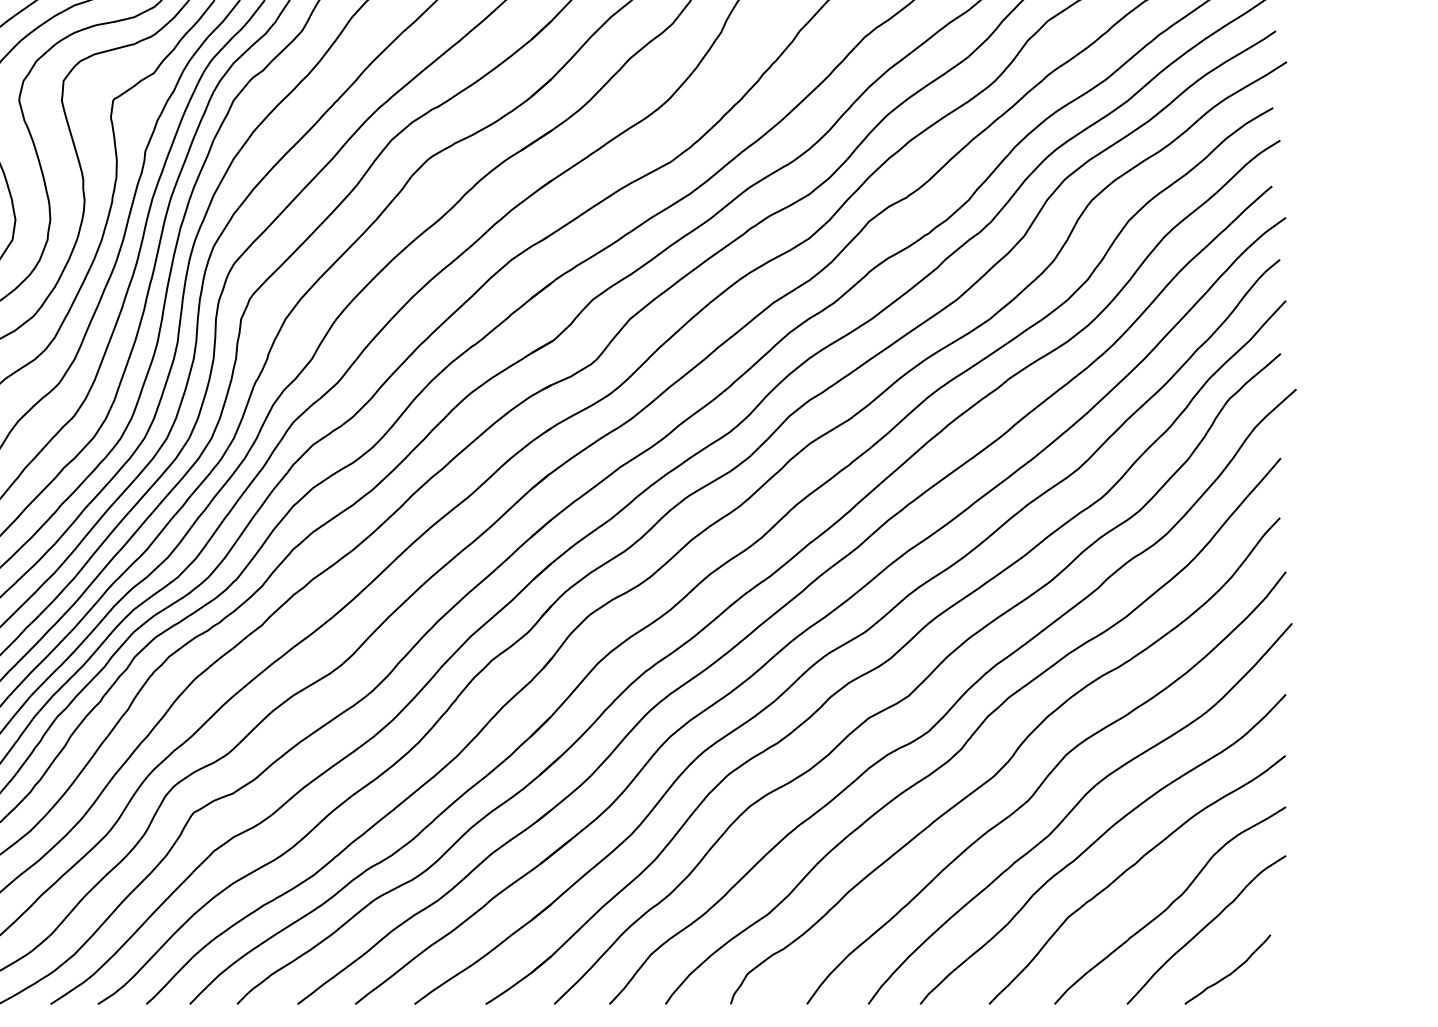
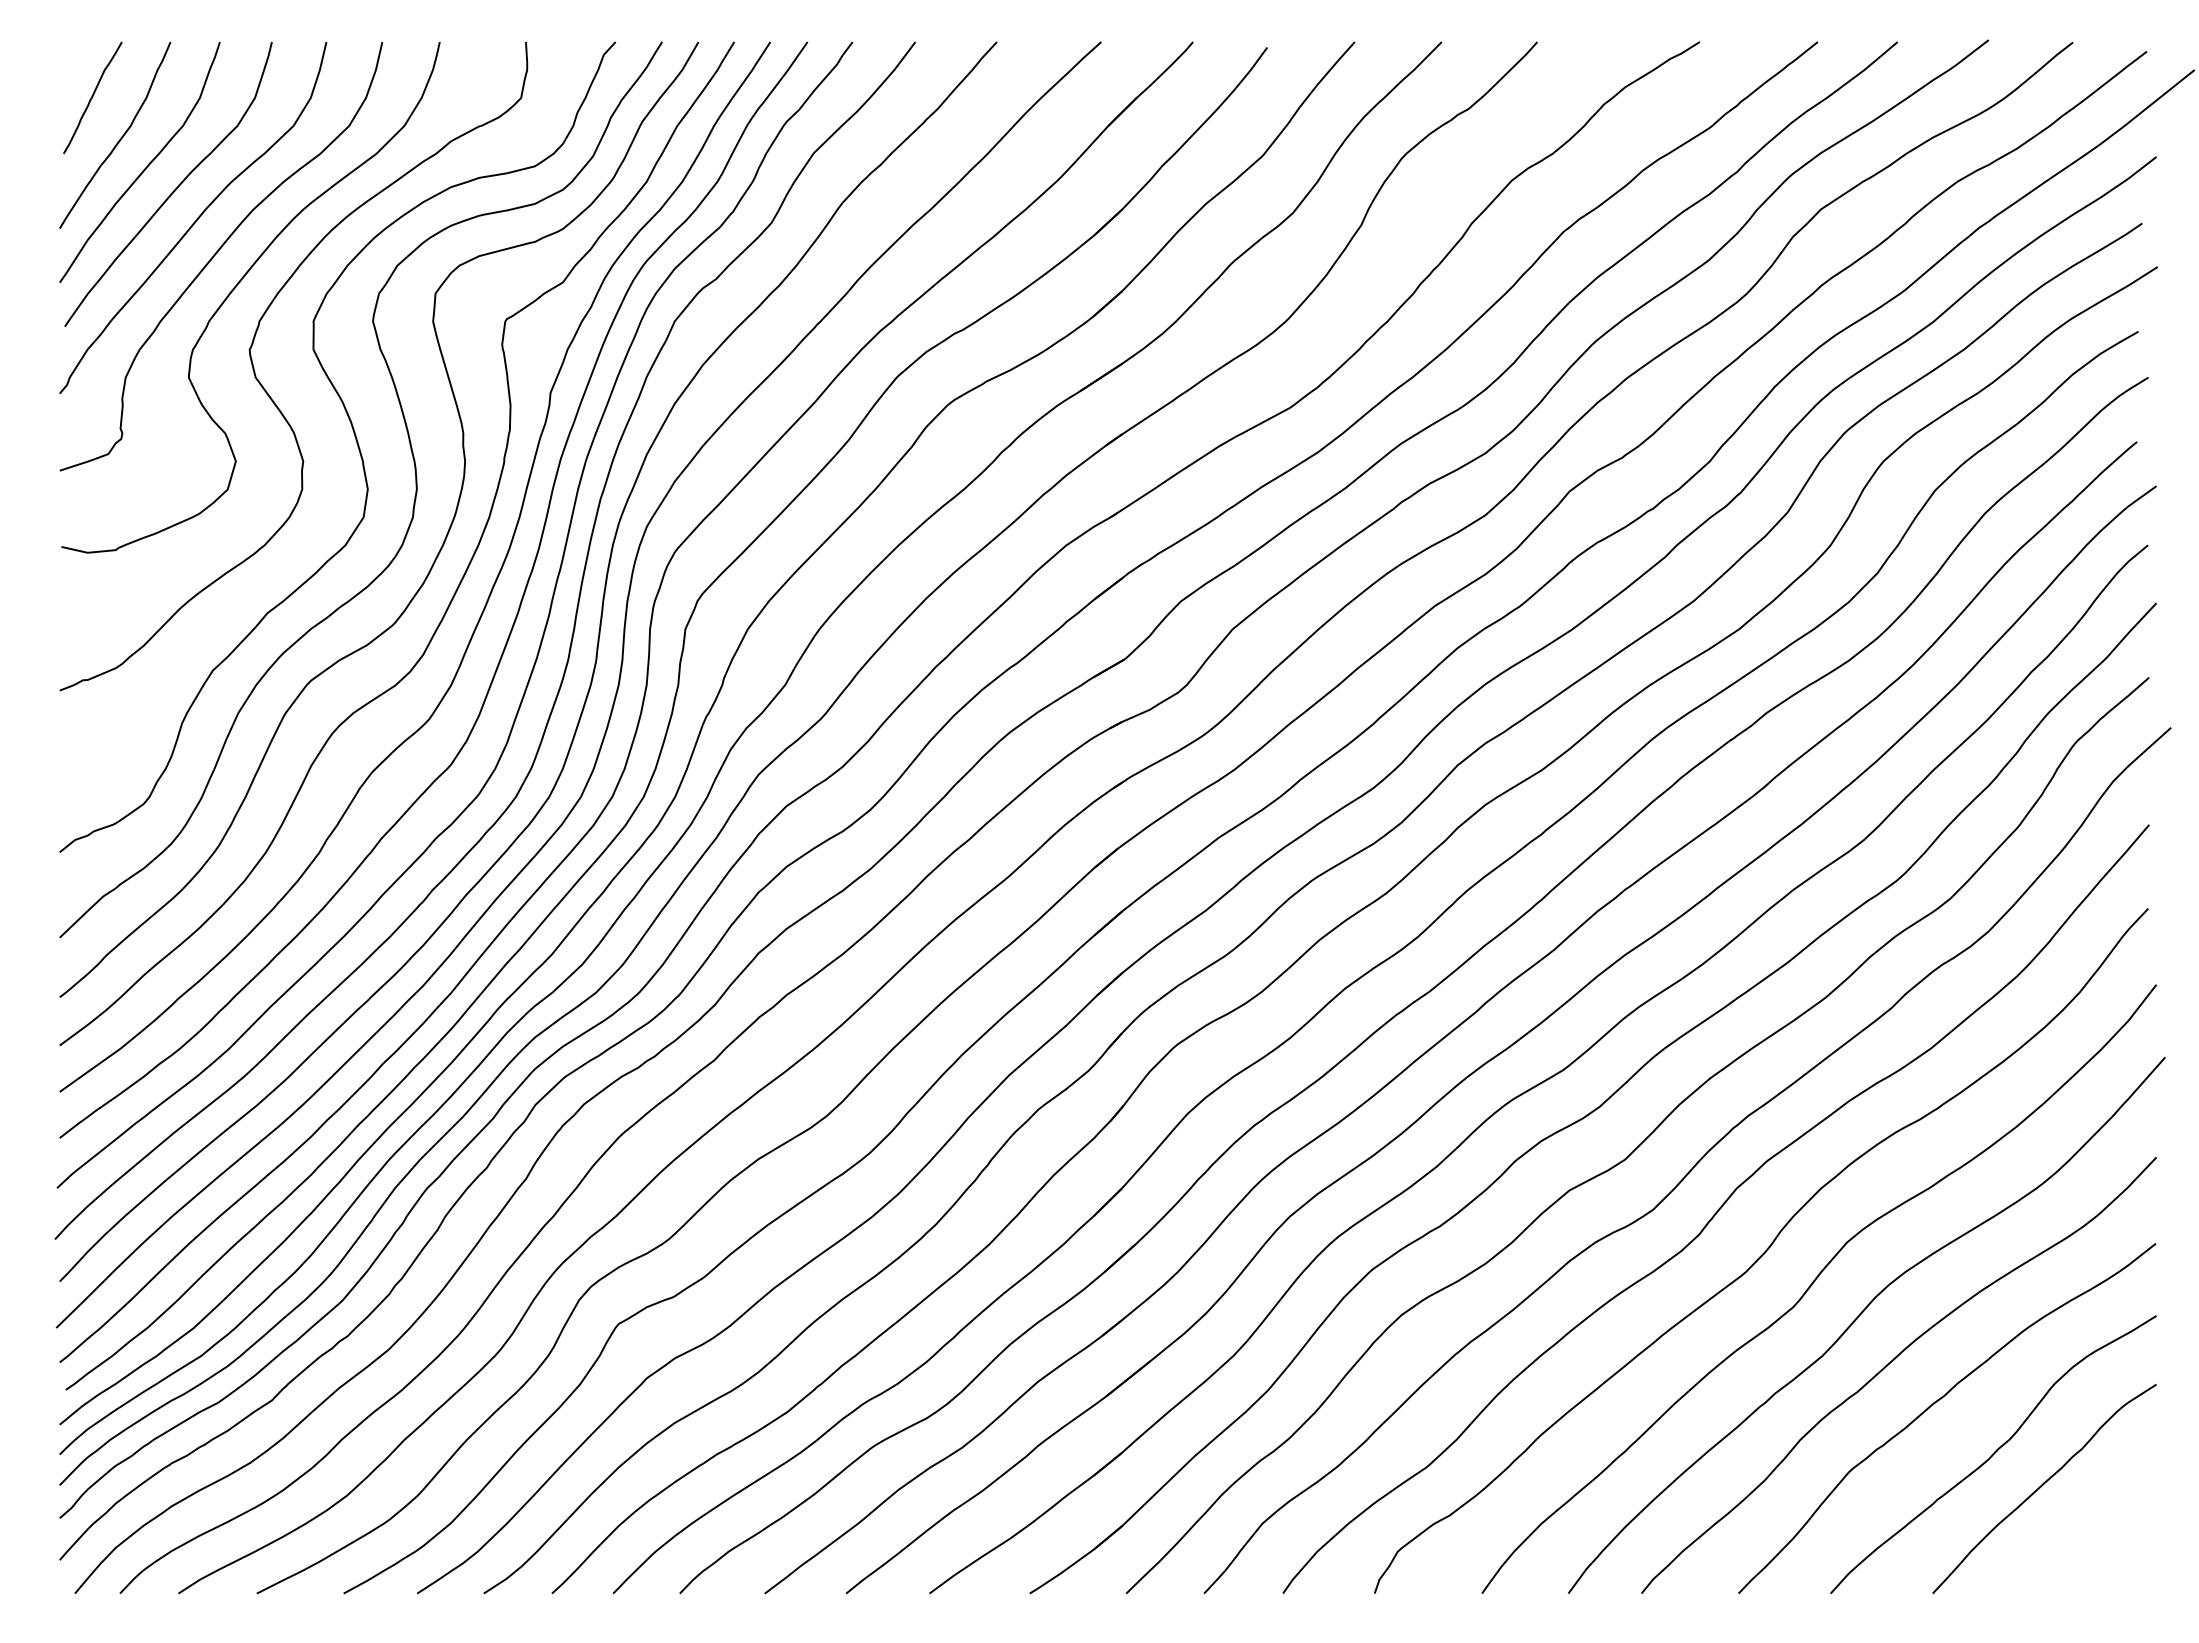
curve: (1230, 973) -> (2078, 1549), removed

